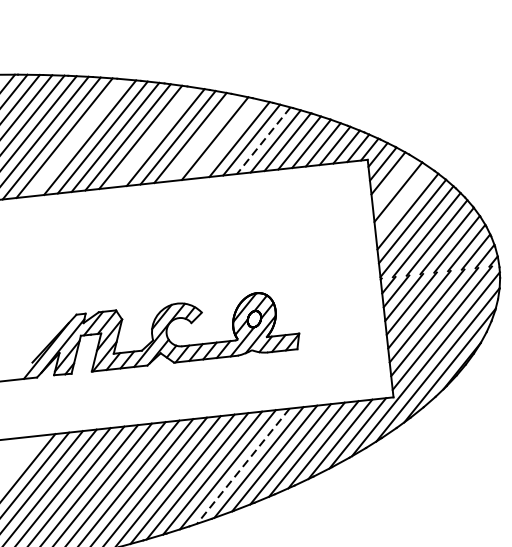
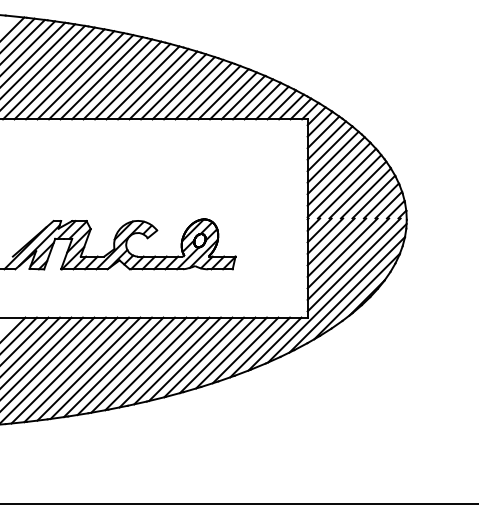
line: (152, 137) -> (132, 81), added
line: (202, 137) -> (173, 86), added
line: (77, 138) -> (70, 75), added
line: (227, 138) -> (193, 89), added
line: (263, 141) -> (223, 94), dashed -> solid
line: (393, 182) -> (326, 140), added
line: (402, 201) -> (332, 156), added
line: (243, 466) -> (177, 361), dashed -> solid

